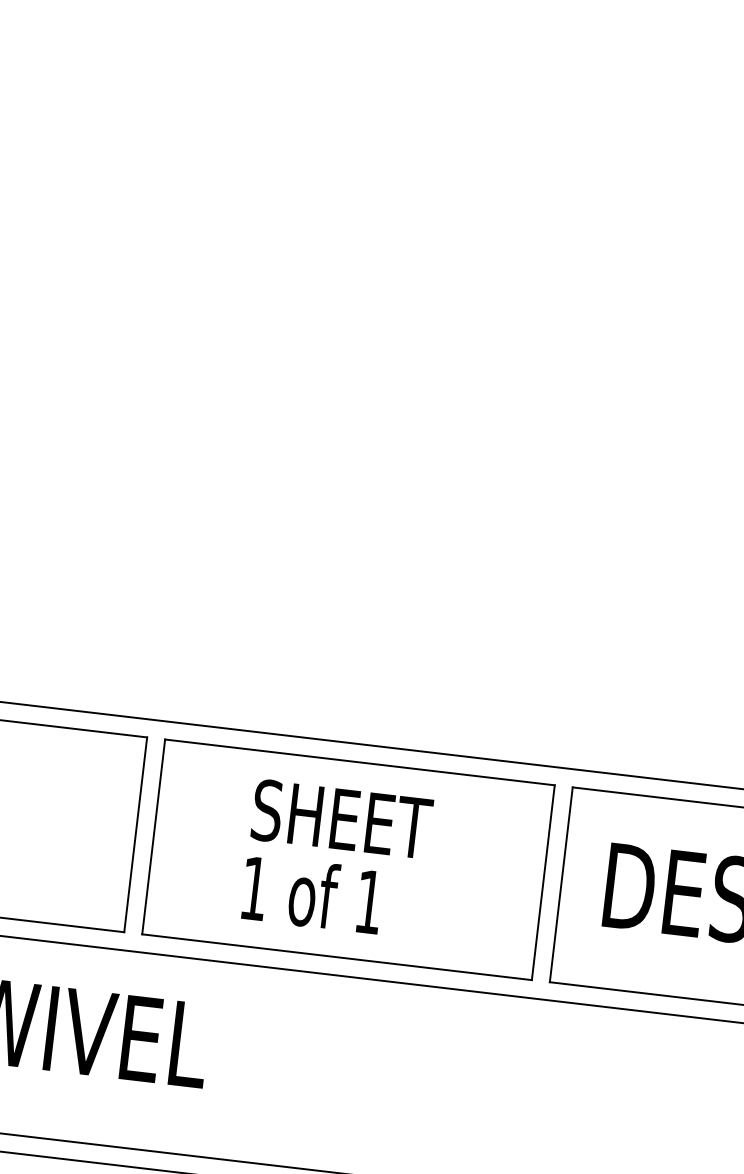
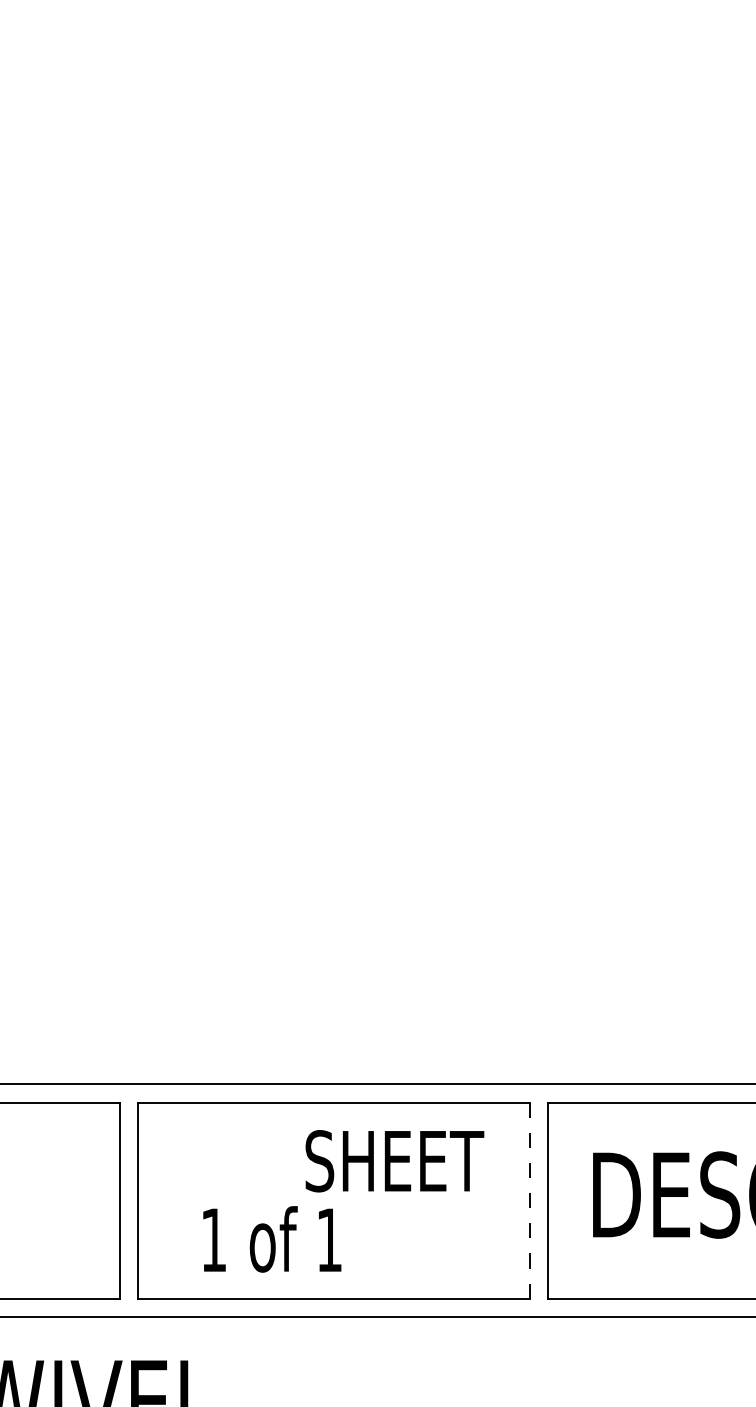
text: (341, 819) -> (394, 1161), moved
line: (543, 883) -> (530, 1201), solid -> dashed
text: (312, 894) -> (272, 1239), moved

